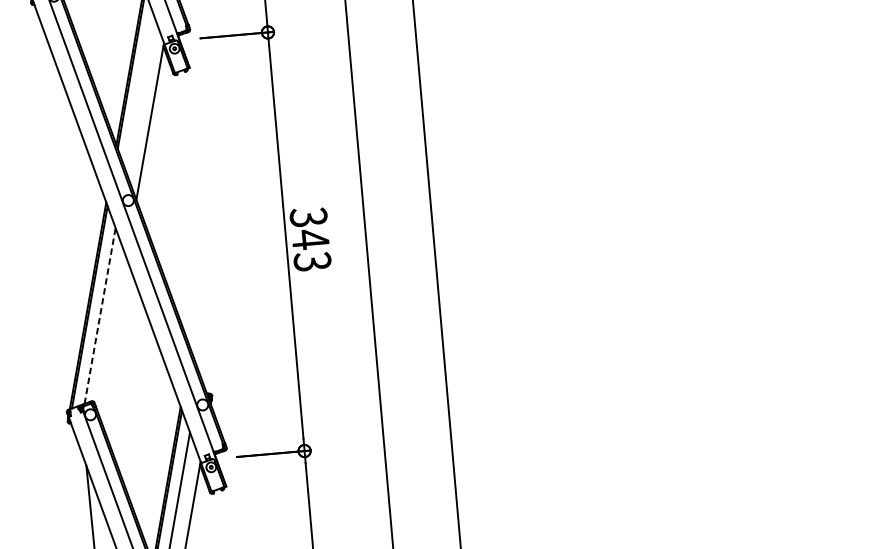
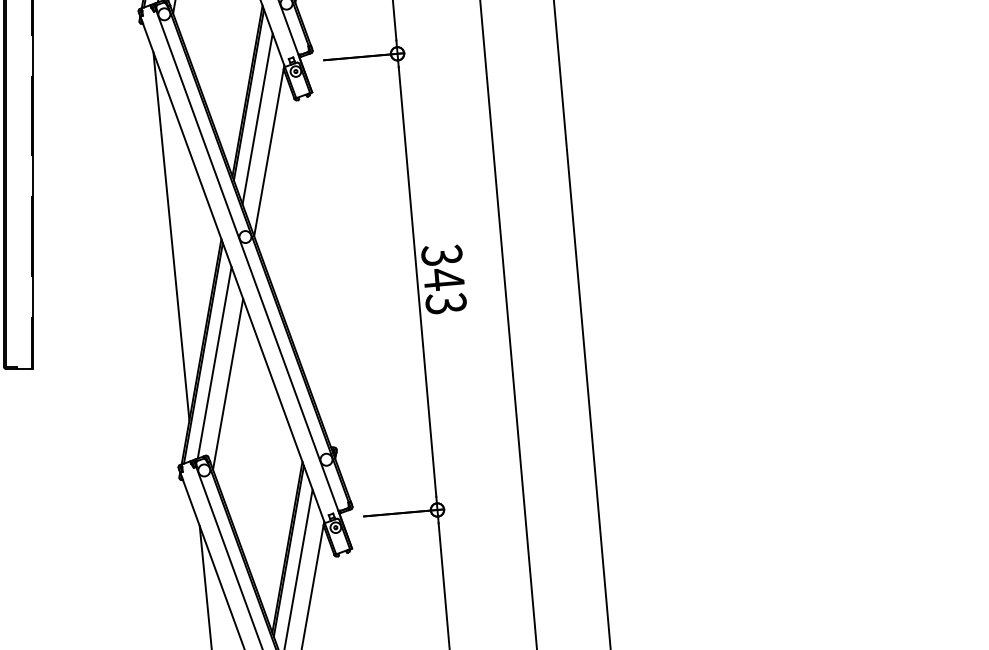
line: (139, 91) -> (257, 118), added
line: (60, 200) -> (171, 236), added
line: (99, 315) -> (214, 362), dashed -> solid
line: (112, 334) -> (228, 383), added

